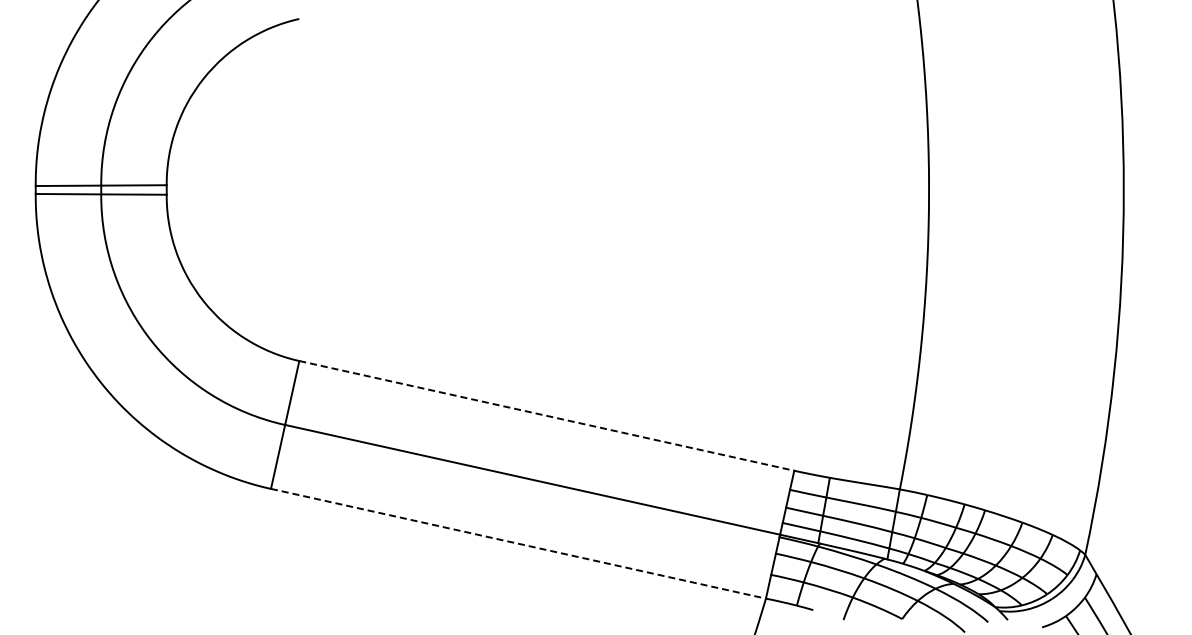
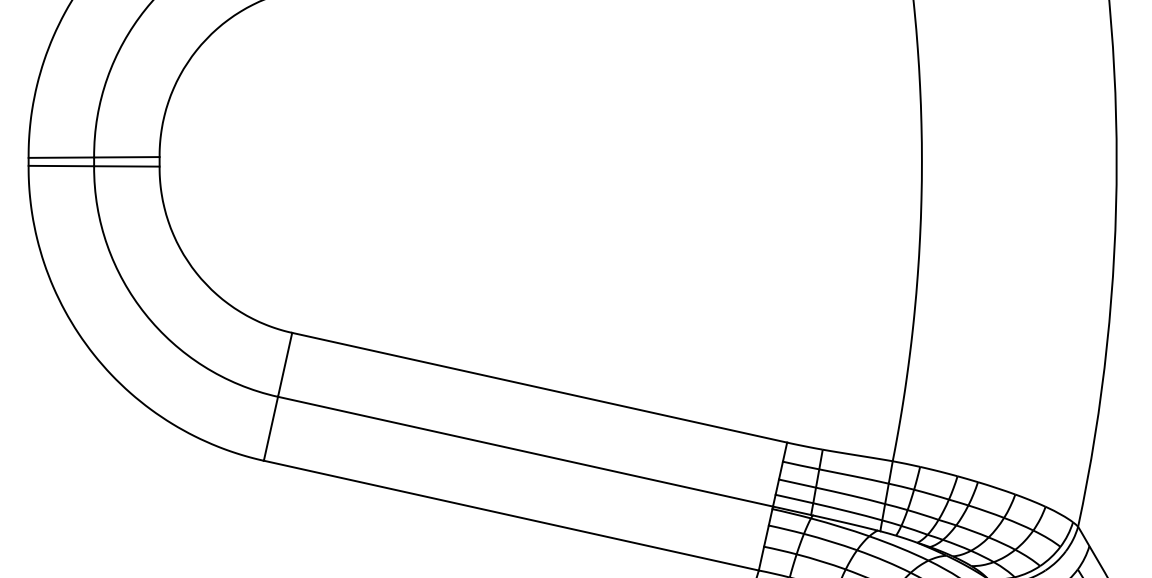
line: (547, 415) -> (540, 387), dashed -> solid
line: (518, 543) -> (511, 515), dashed -> solid

